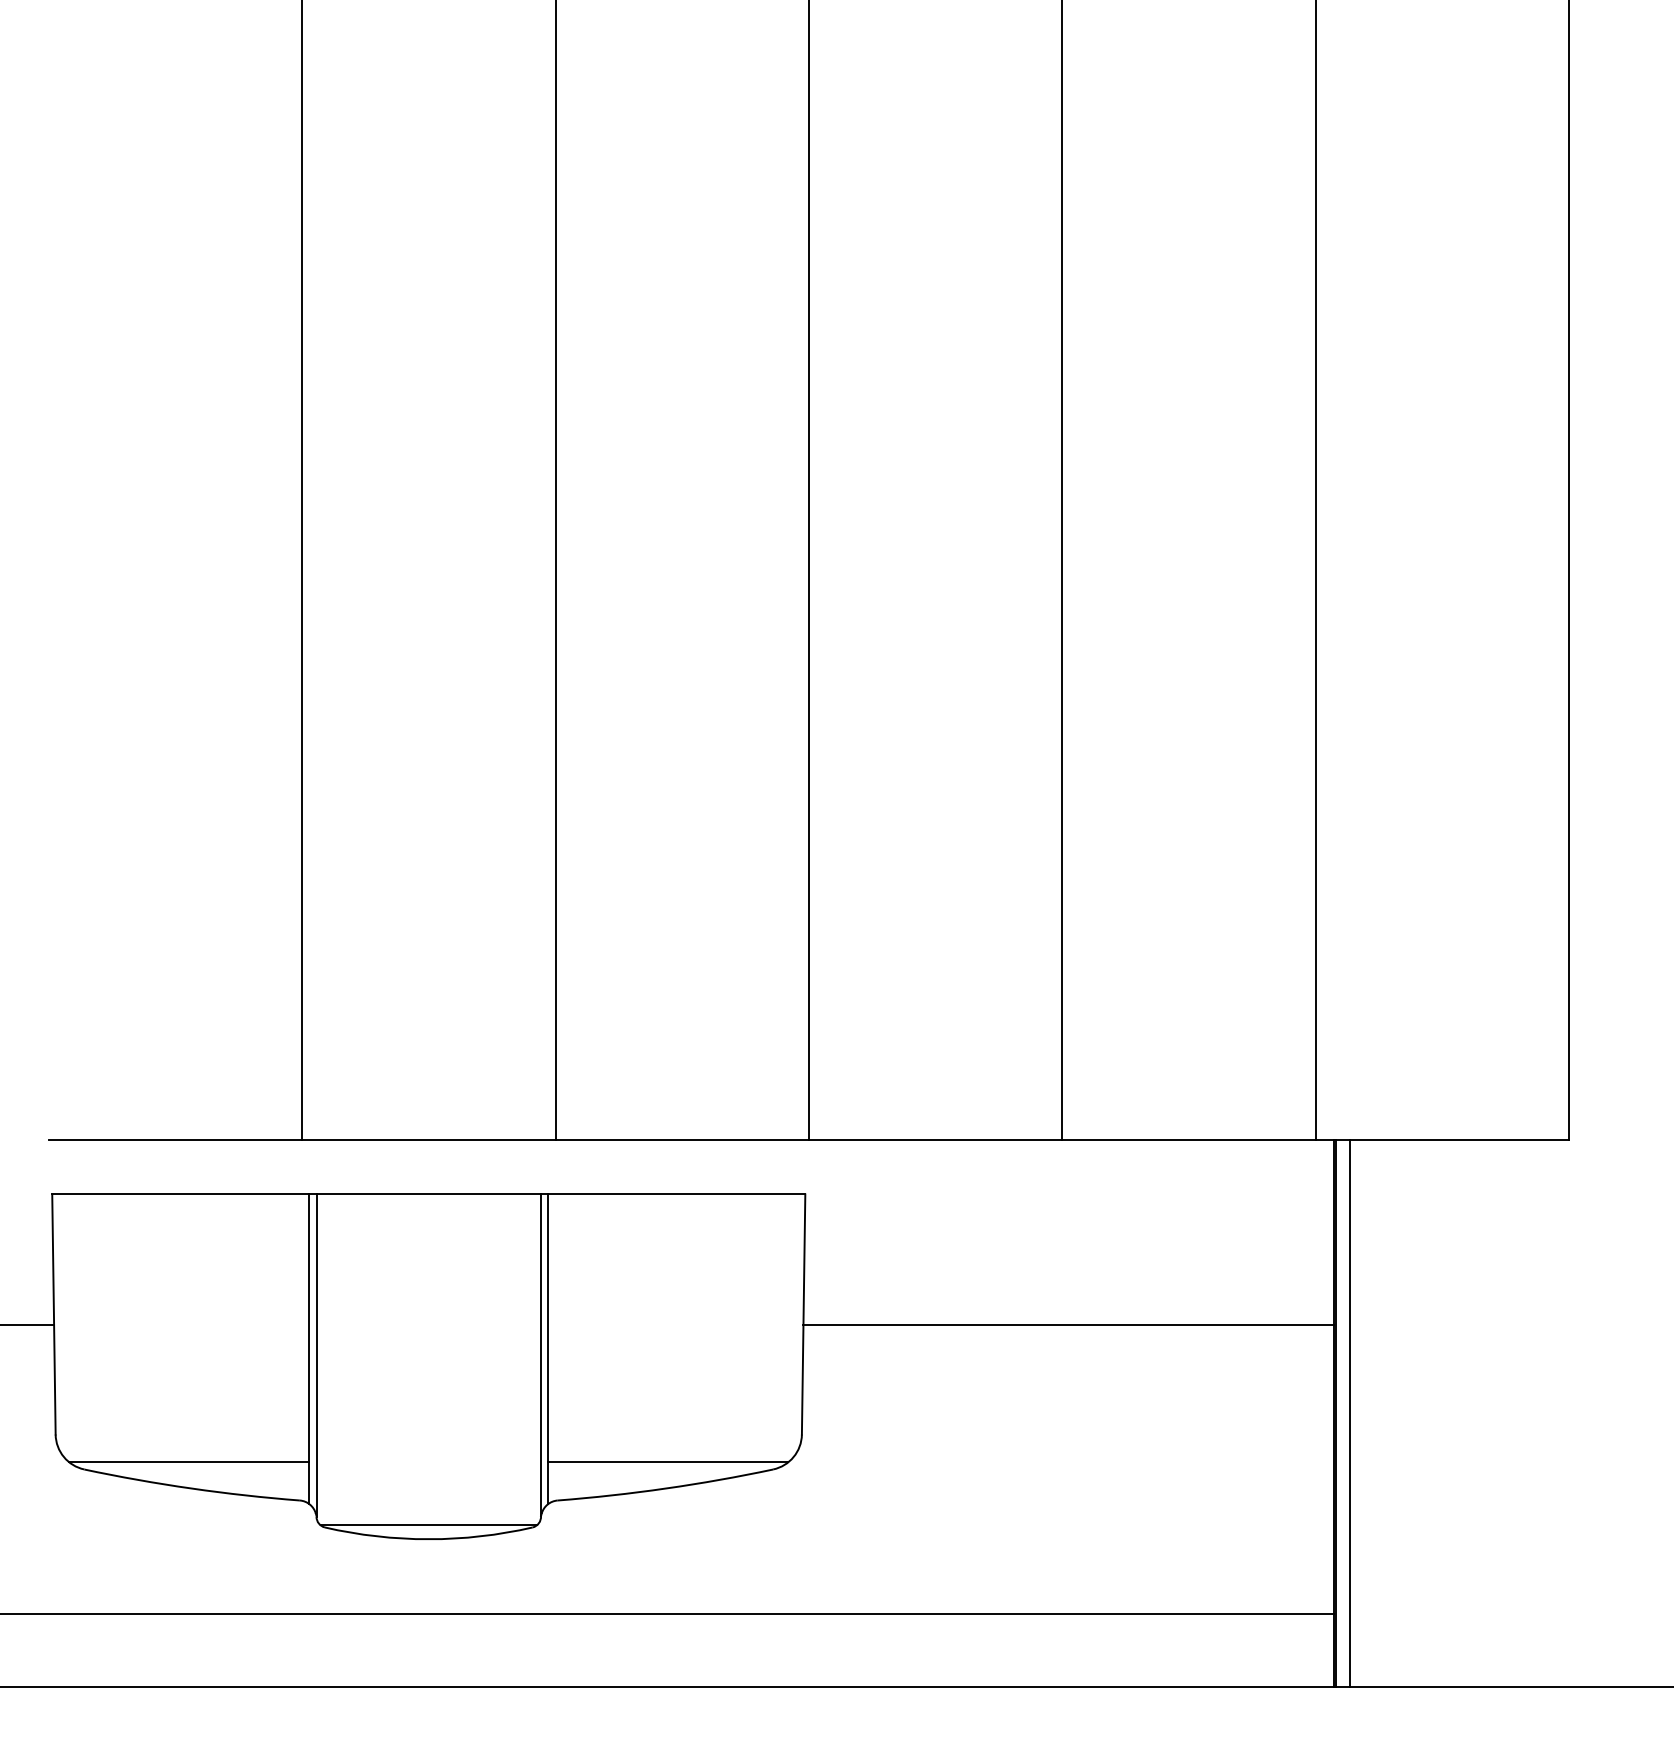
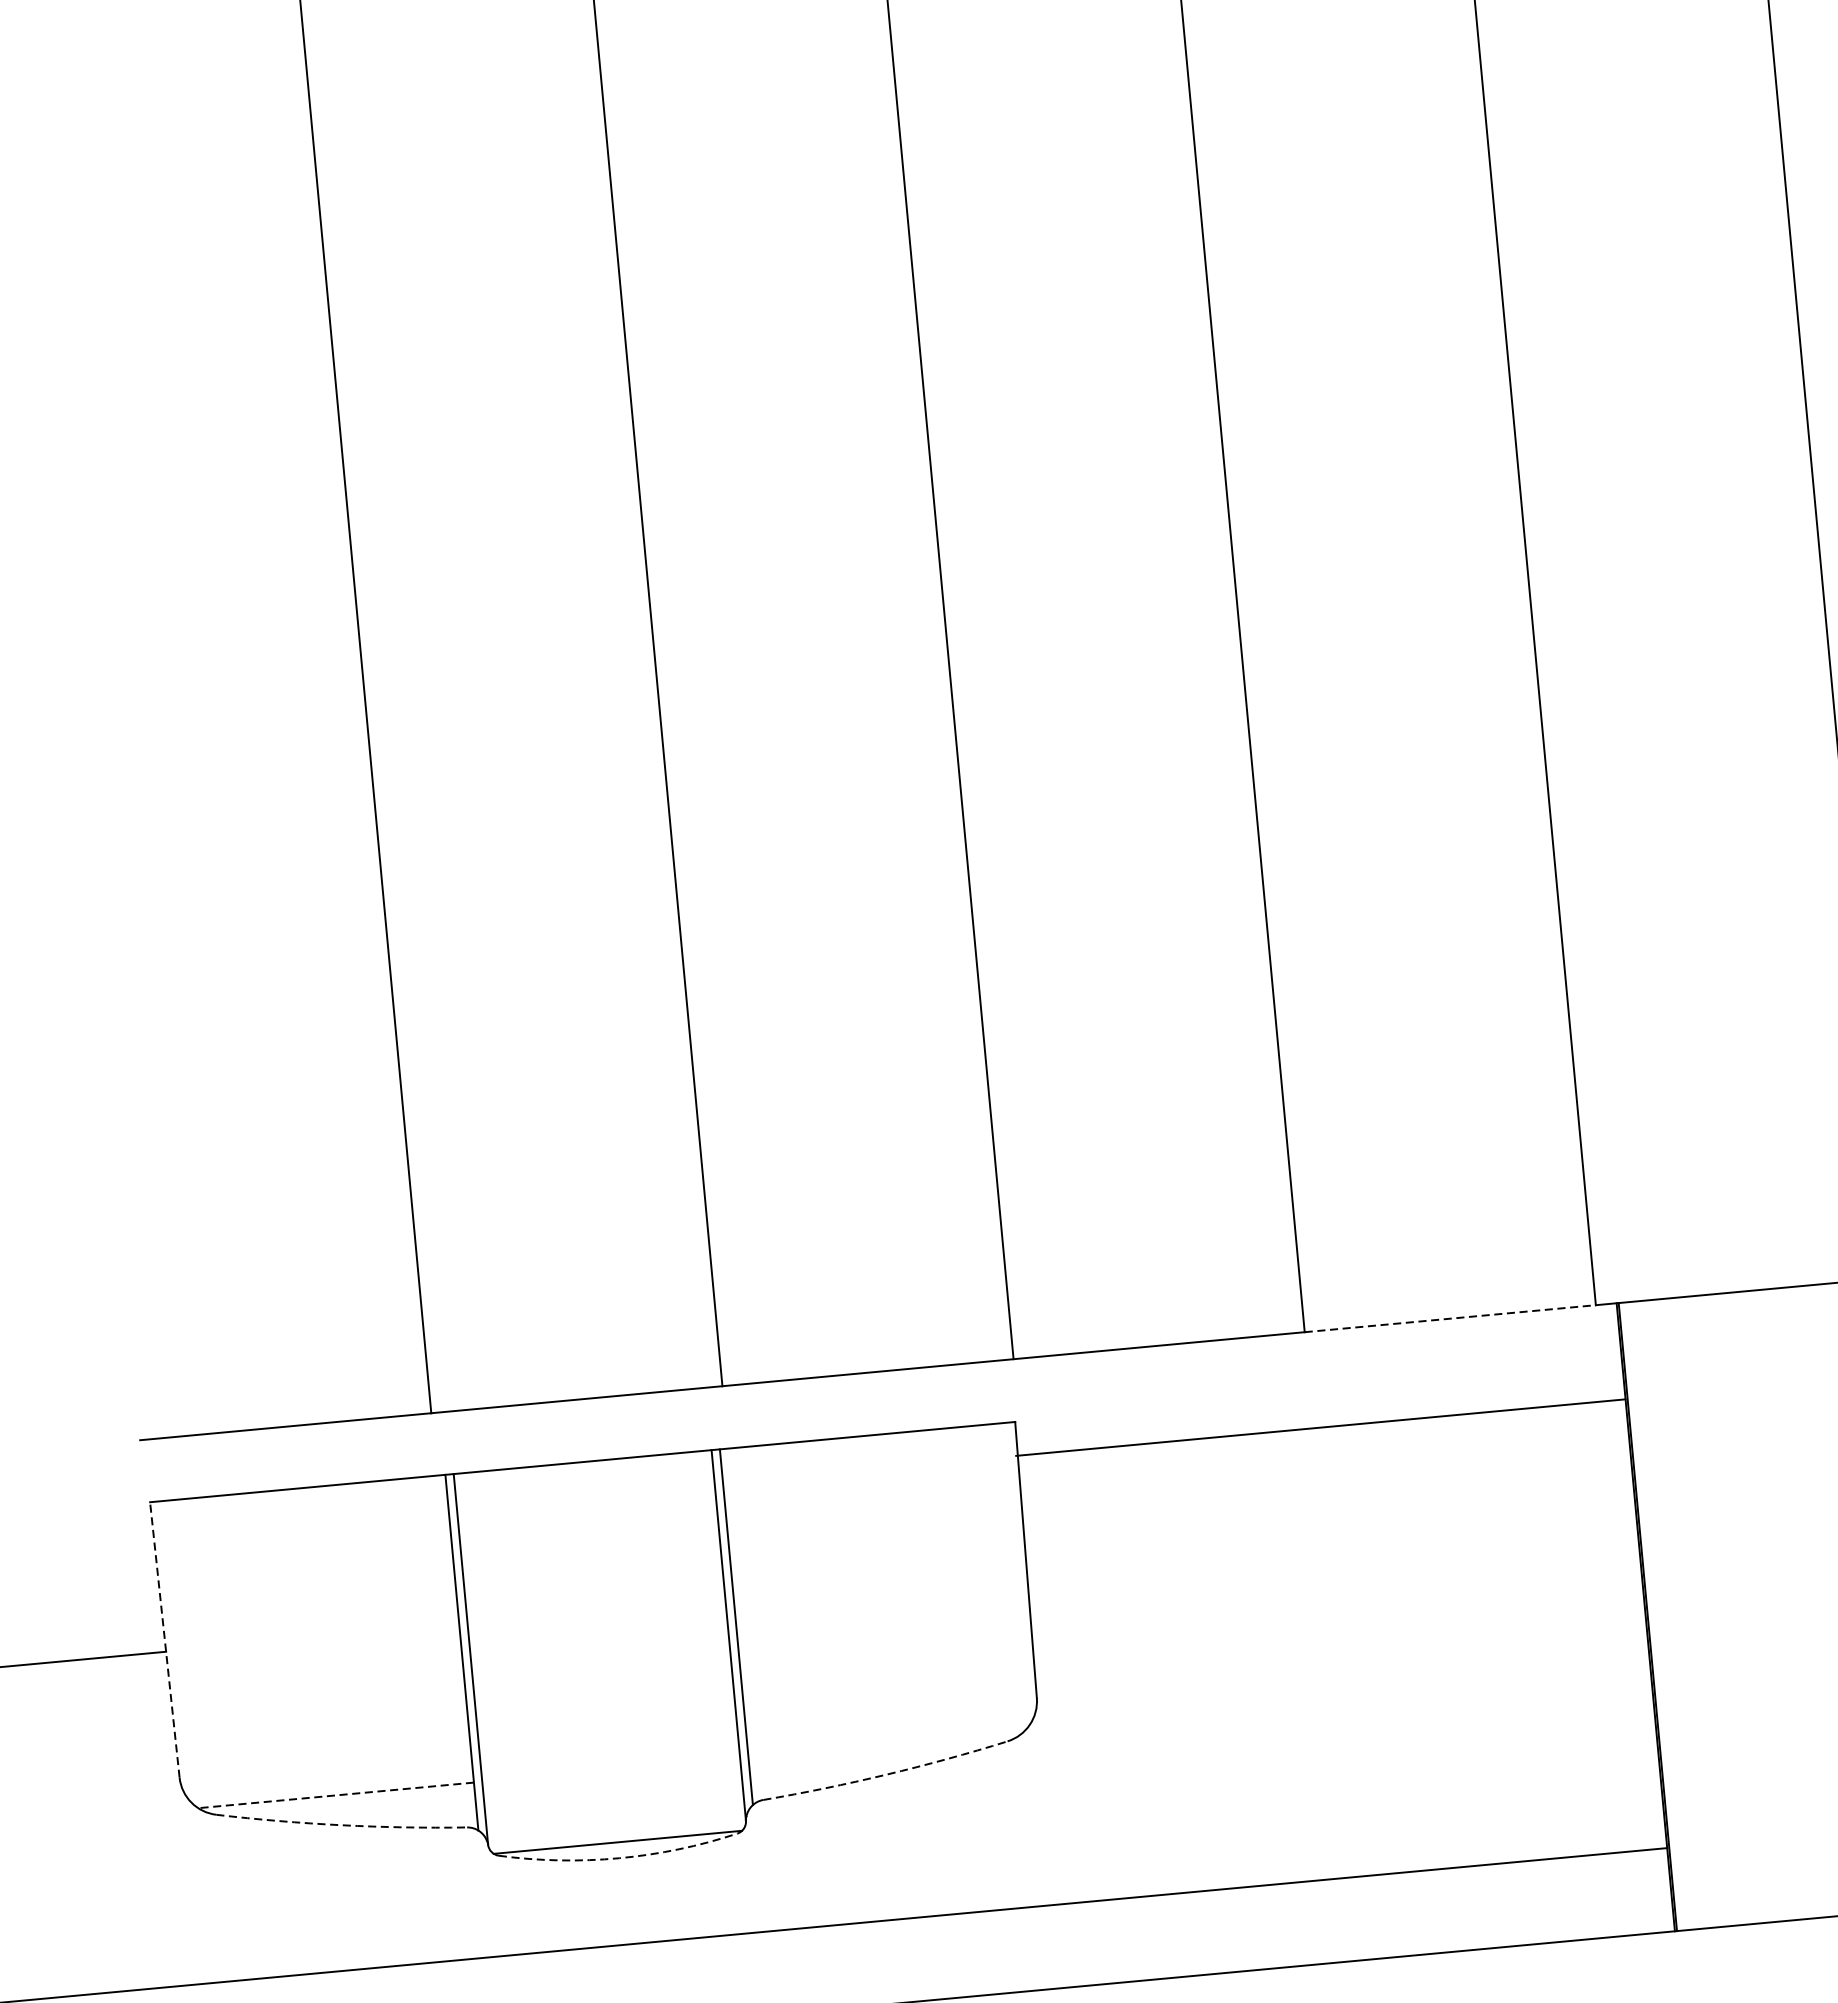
line: (1189, 1140) -> (1450, 1319), solid -> dashed
line: (53, 1313) -> (164, 1638), solid -> dashed
line: (1068, 1324) -> (1320, 1427), moved
line: (1350, 1413) -> (1664, 1615), removed
line: (188, 1462) -> (335, 1795), solid -> dashed
line: (668, 1462) -> (886, 1744), removed
arc: (191, 1488) -> (341, 1825), solid -> dashed
arc: (665, 1488) -> (885, 1774), solid -> dashed
arc: (428, 1539) -> (619, 1858), solid -> dashed

